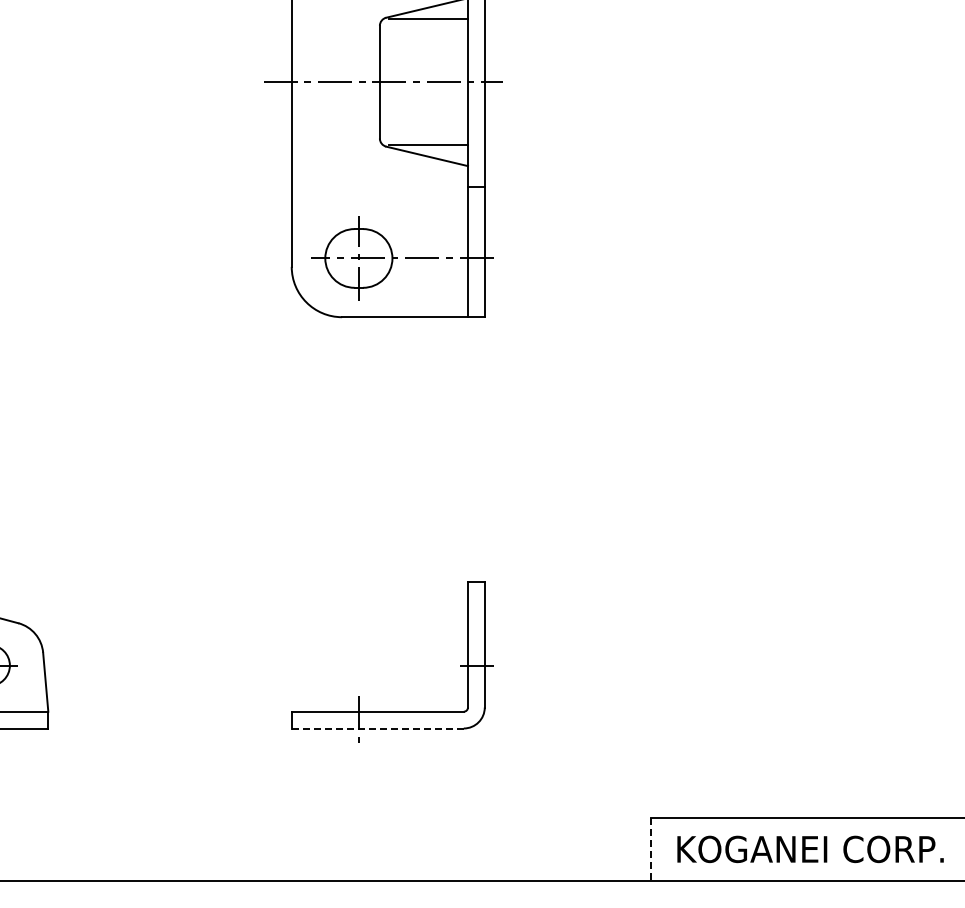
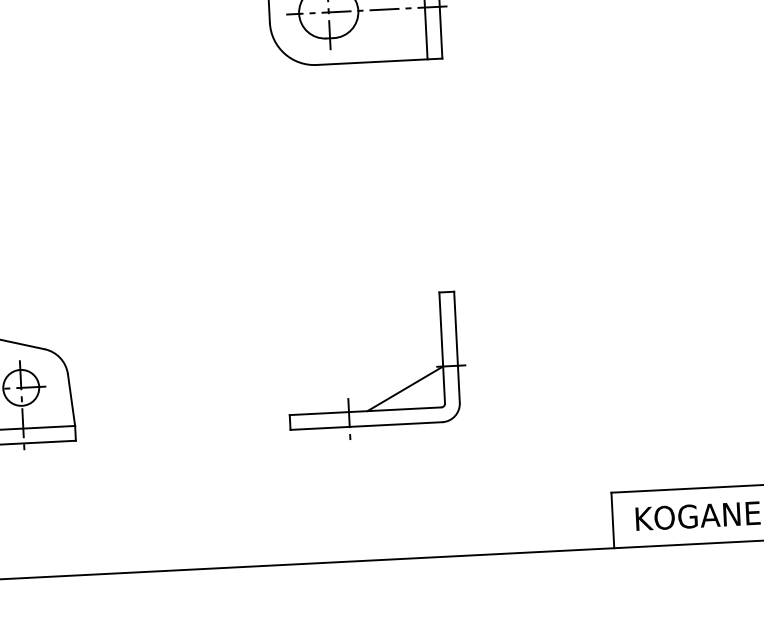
line: (423, 688) -> (404, 388), added
line: (378, 728) -> (367, 426), dashed -> solid
line: (651, 849) -> (613, 520), dashed -> solid

